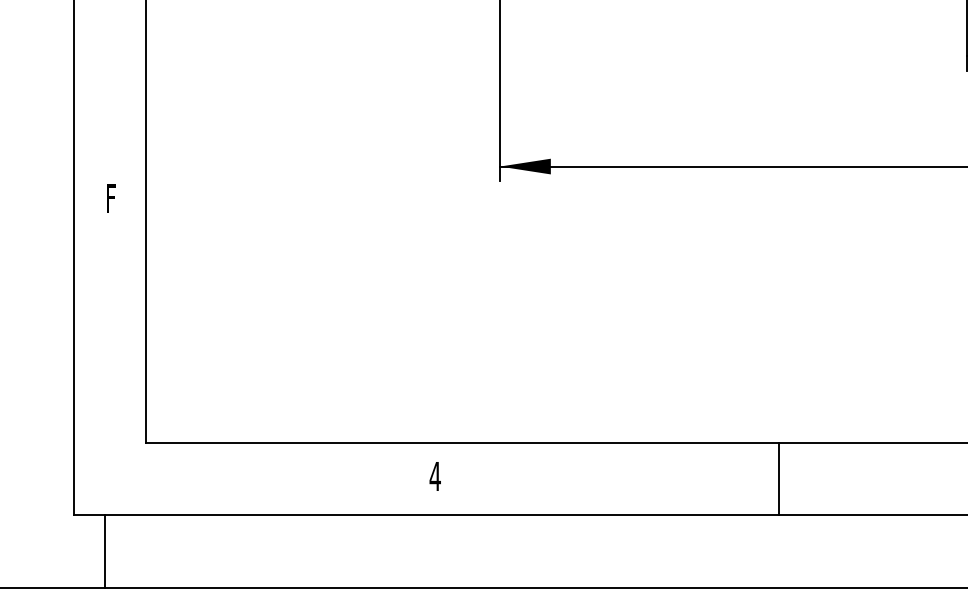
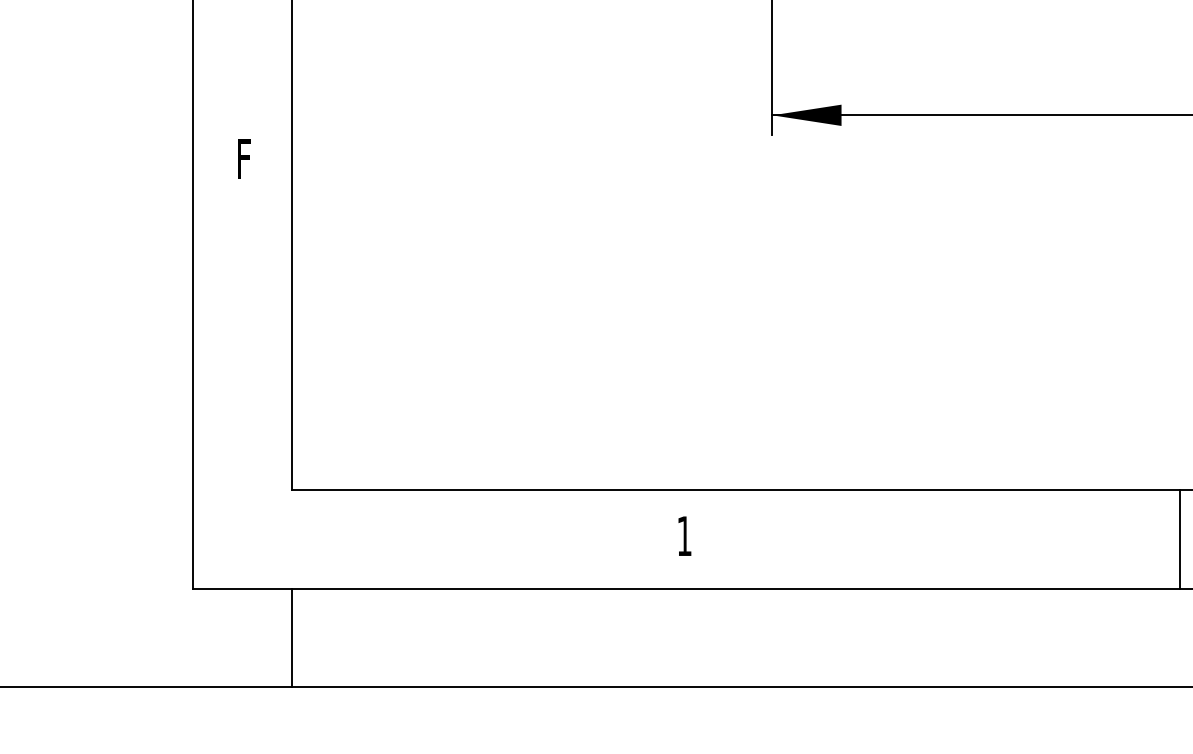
text: (434, 476) -> (683, 536), 4 -> 1
line: (779, 478) -> (1180, 538), moved
line: (105, 551) -> (292, 638), moved

